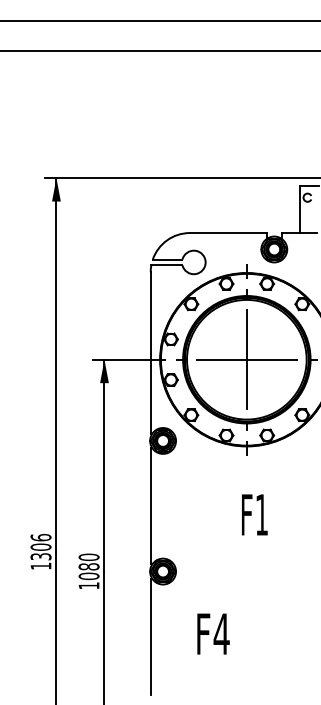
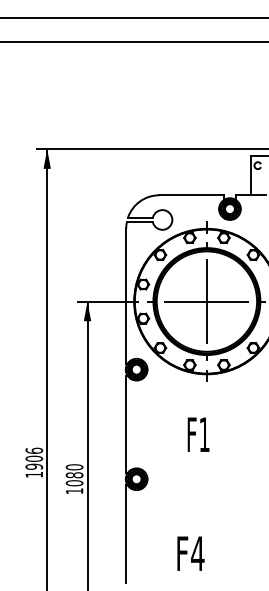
text: (254, 514) -> (198, 434), moved
text: (40, 556) -> (33, 466), 1306 -> 1906
text: (212, 633) -> (190, 553), moved

